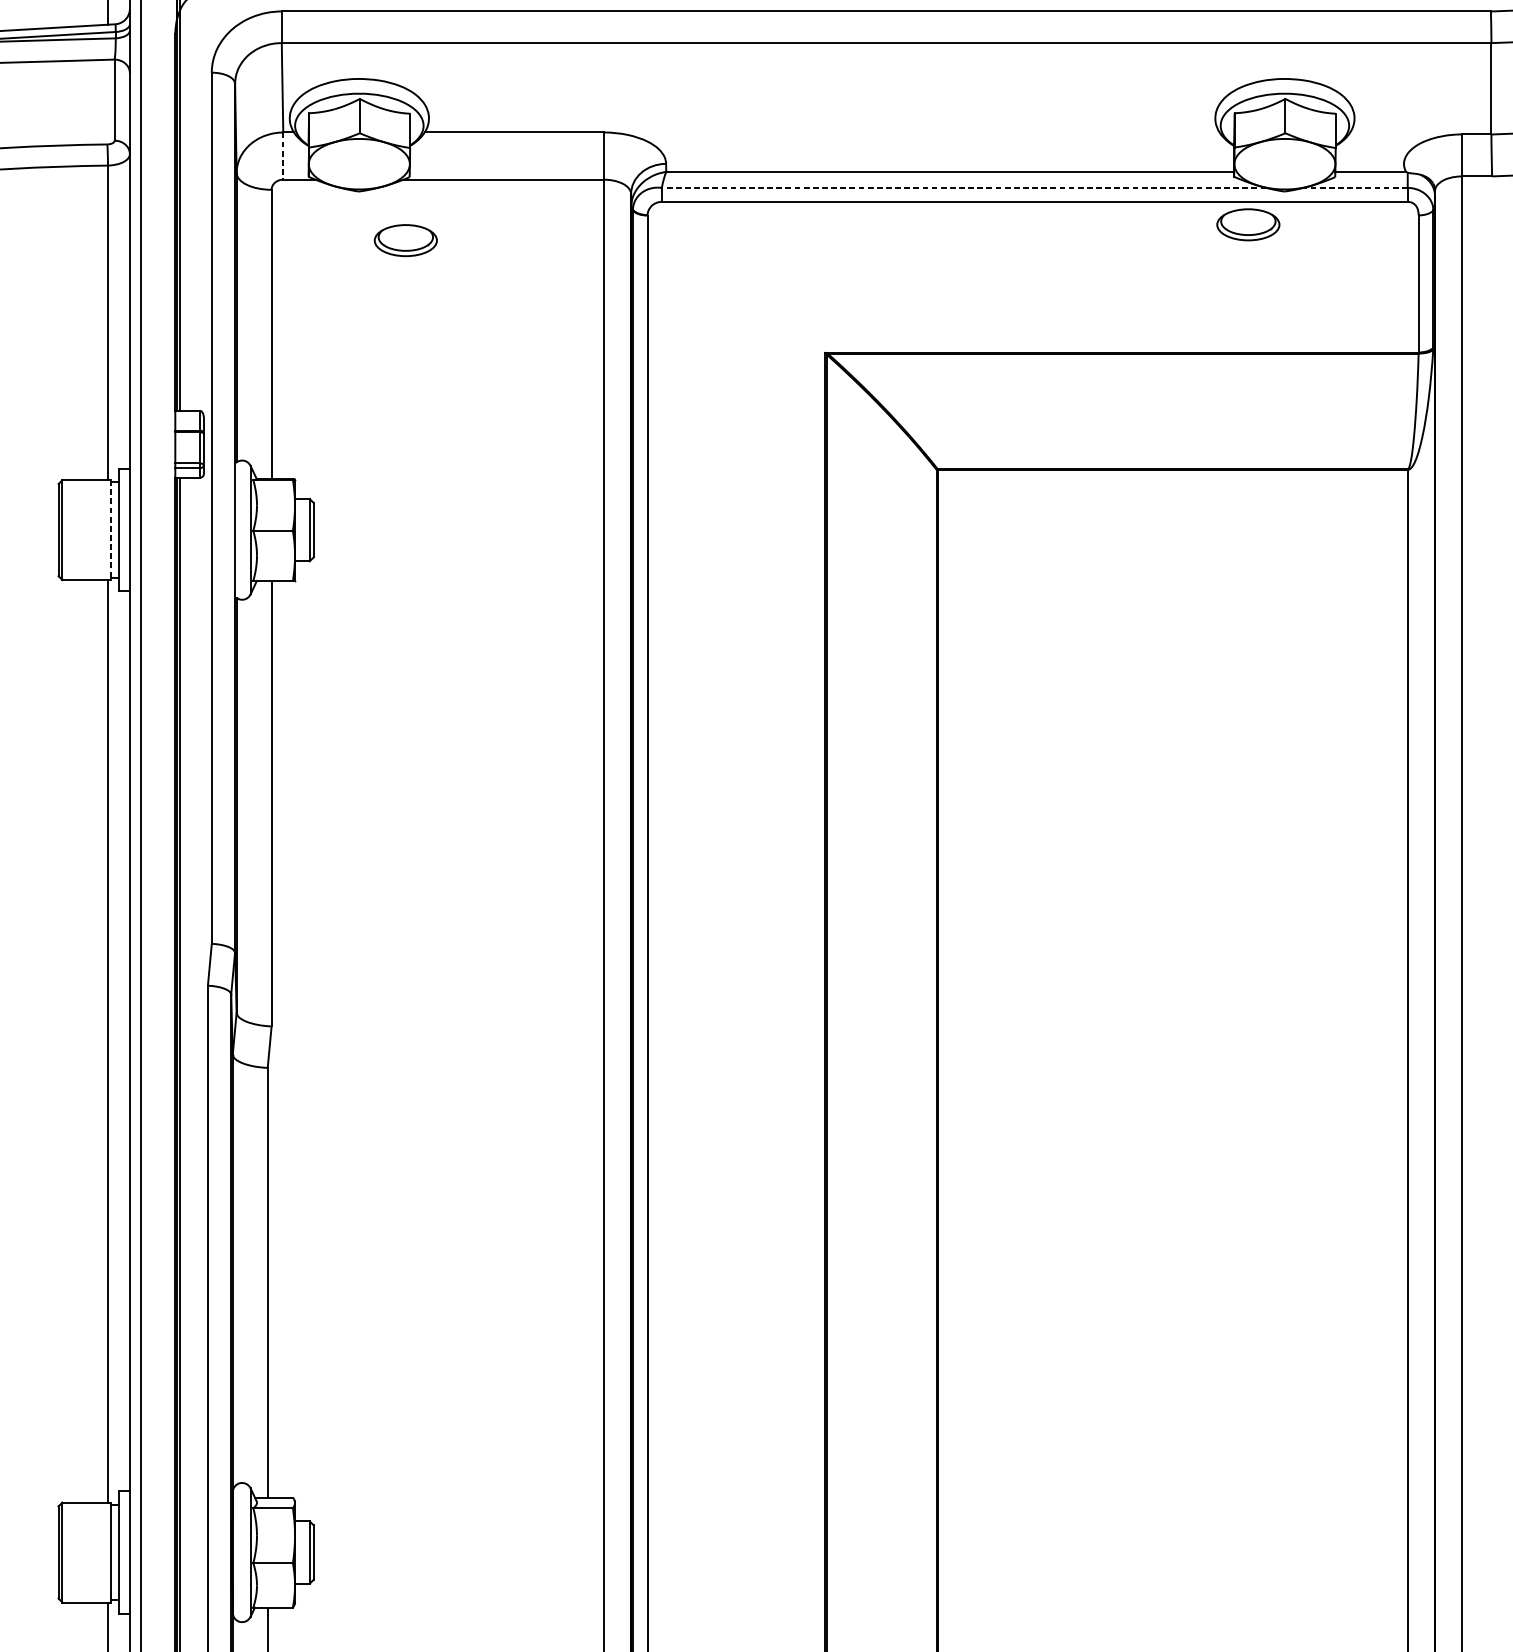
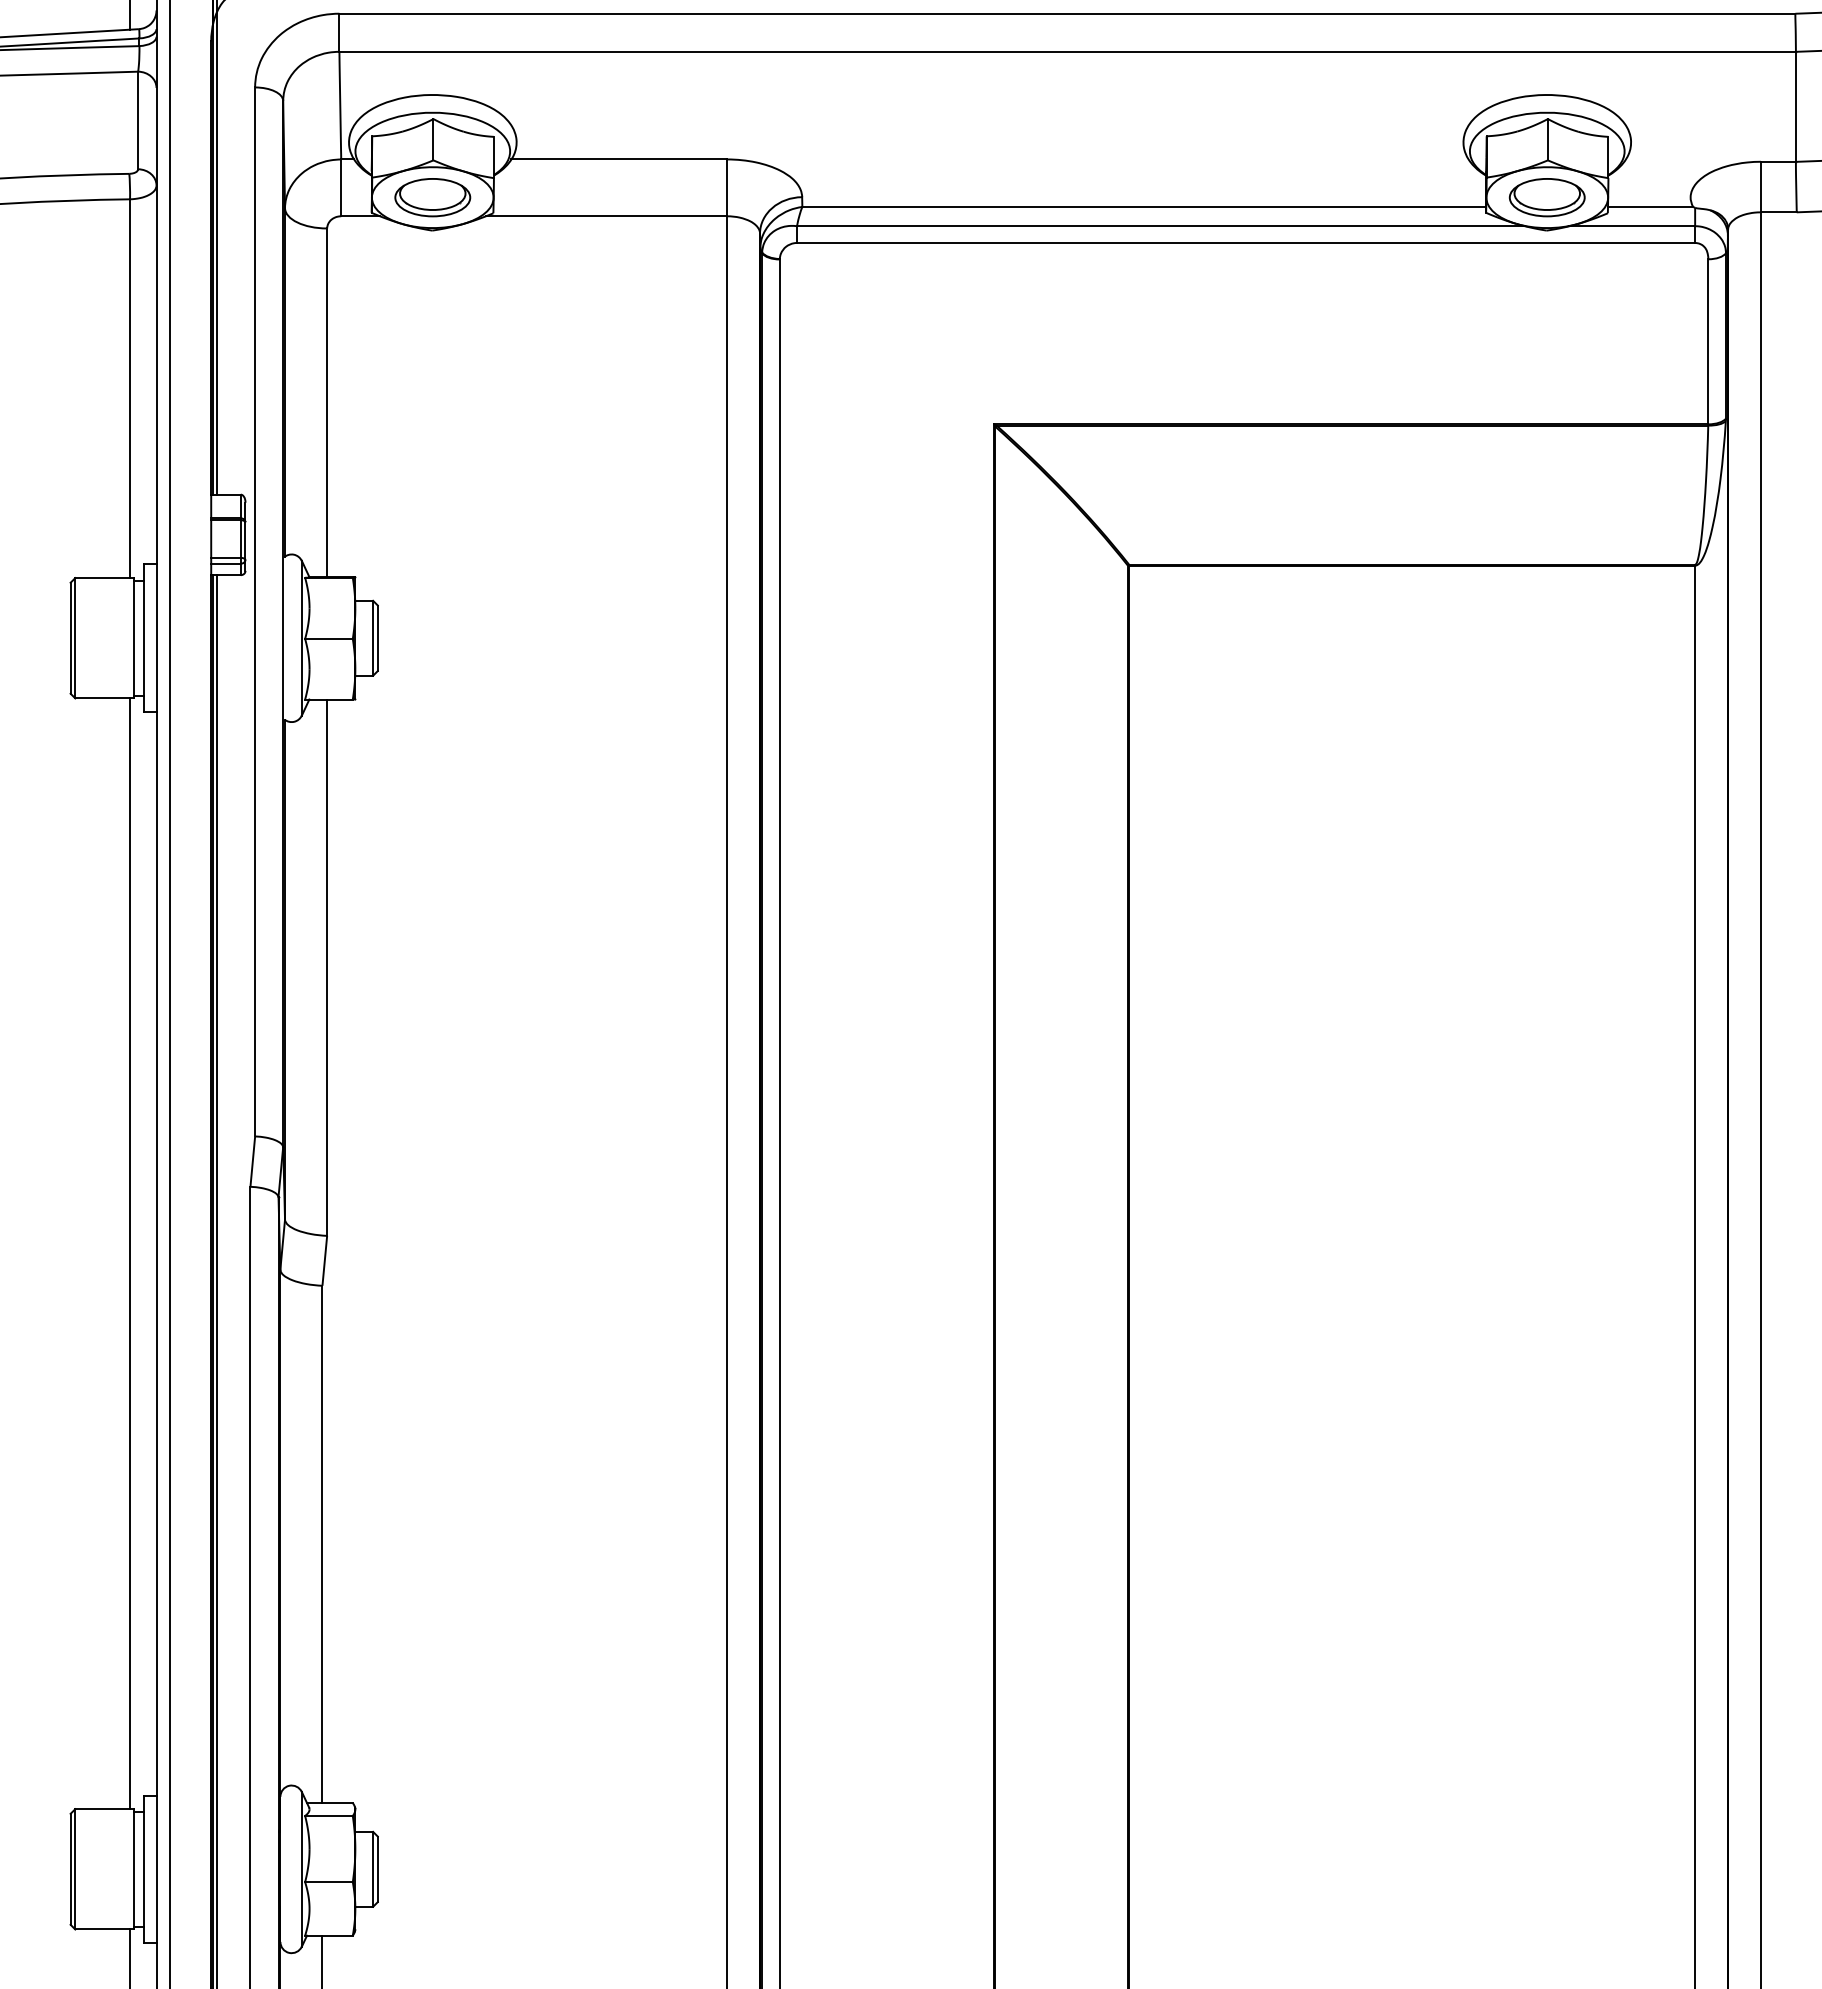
line: (283, 156) -> (341, 188), dashed -> solid
line: (963, 188) -> (1160, 226), dashed -> solid
line: (1355, 188) -> (1632, 226), dashed -> solid
part: (1247, 224) -> (1546, 197), moved
part: (405, 240) -> (432, 197), moved
line: (111, 530) -> (134, 638), dashed -> solid

